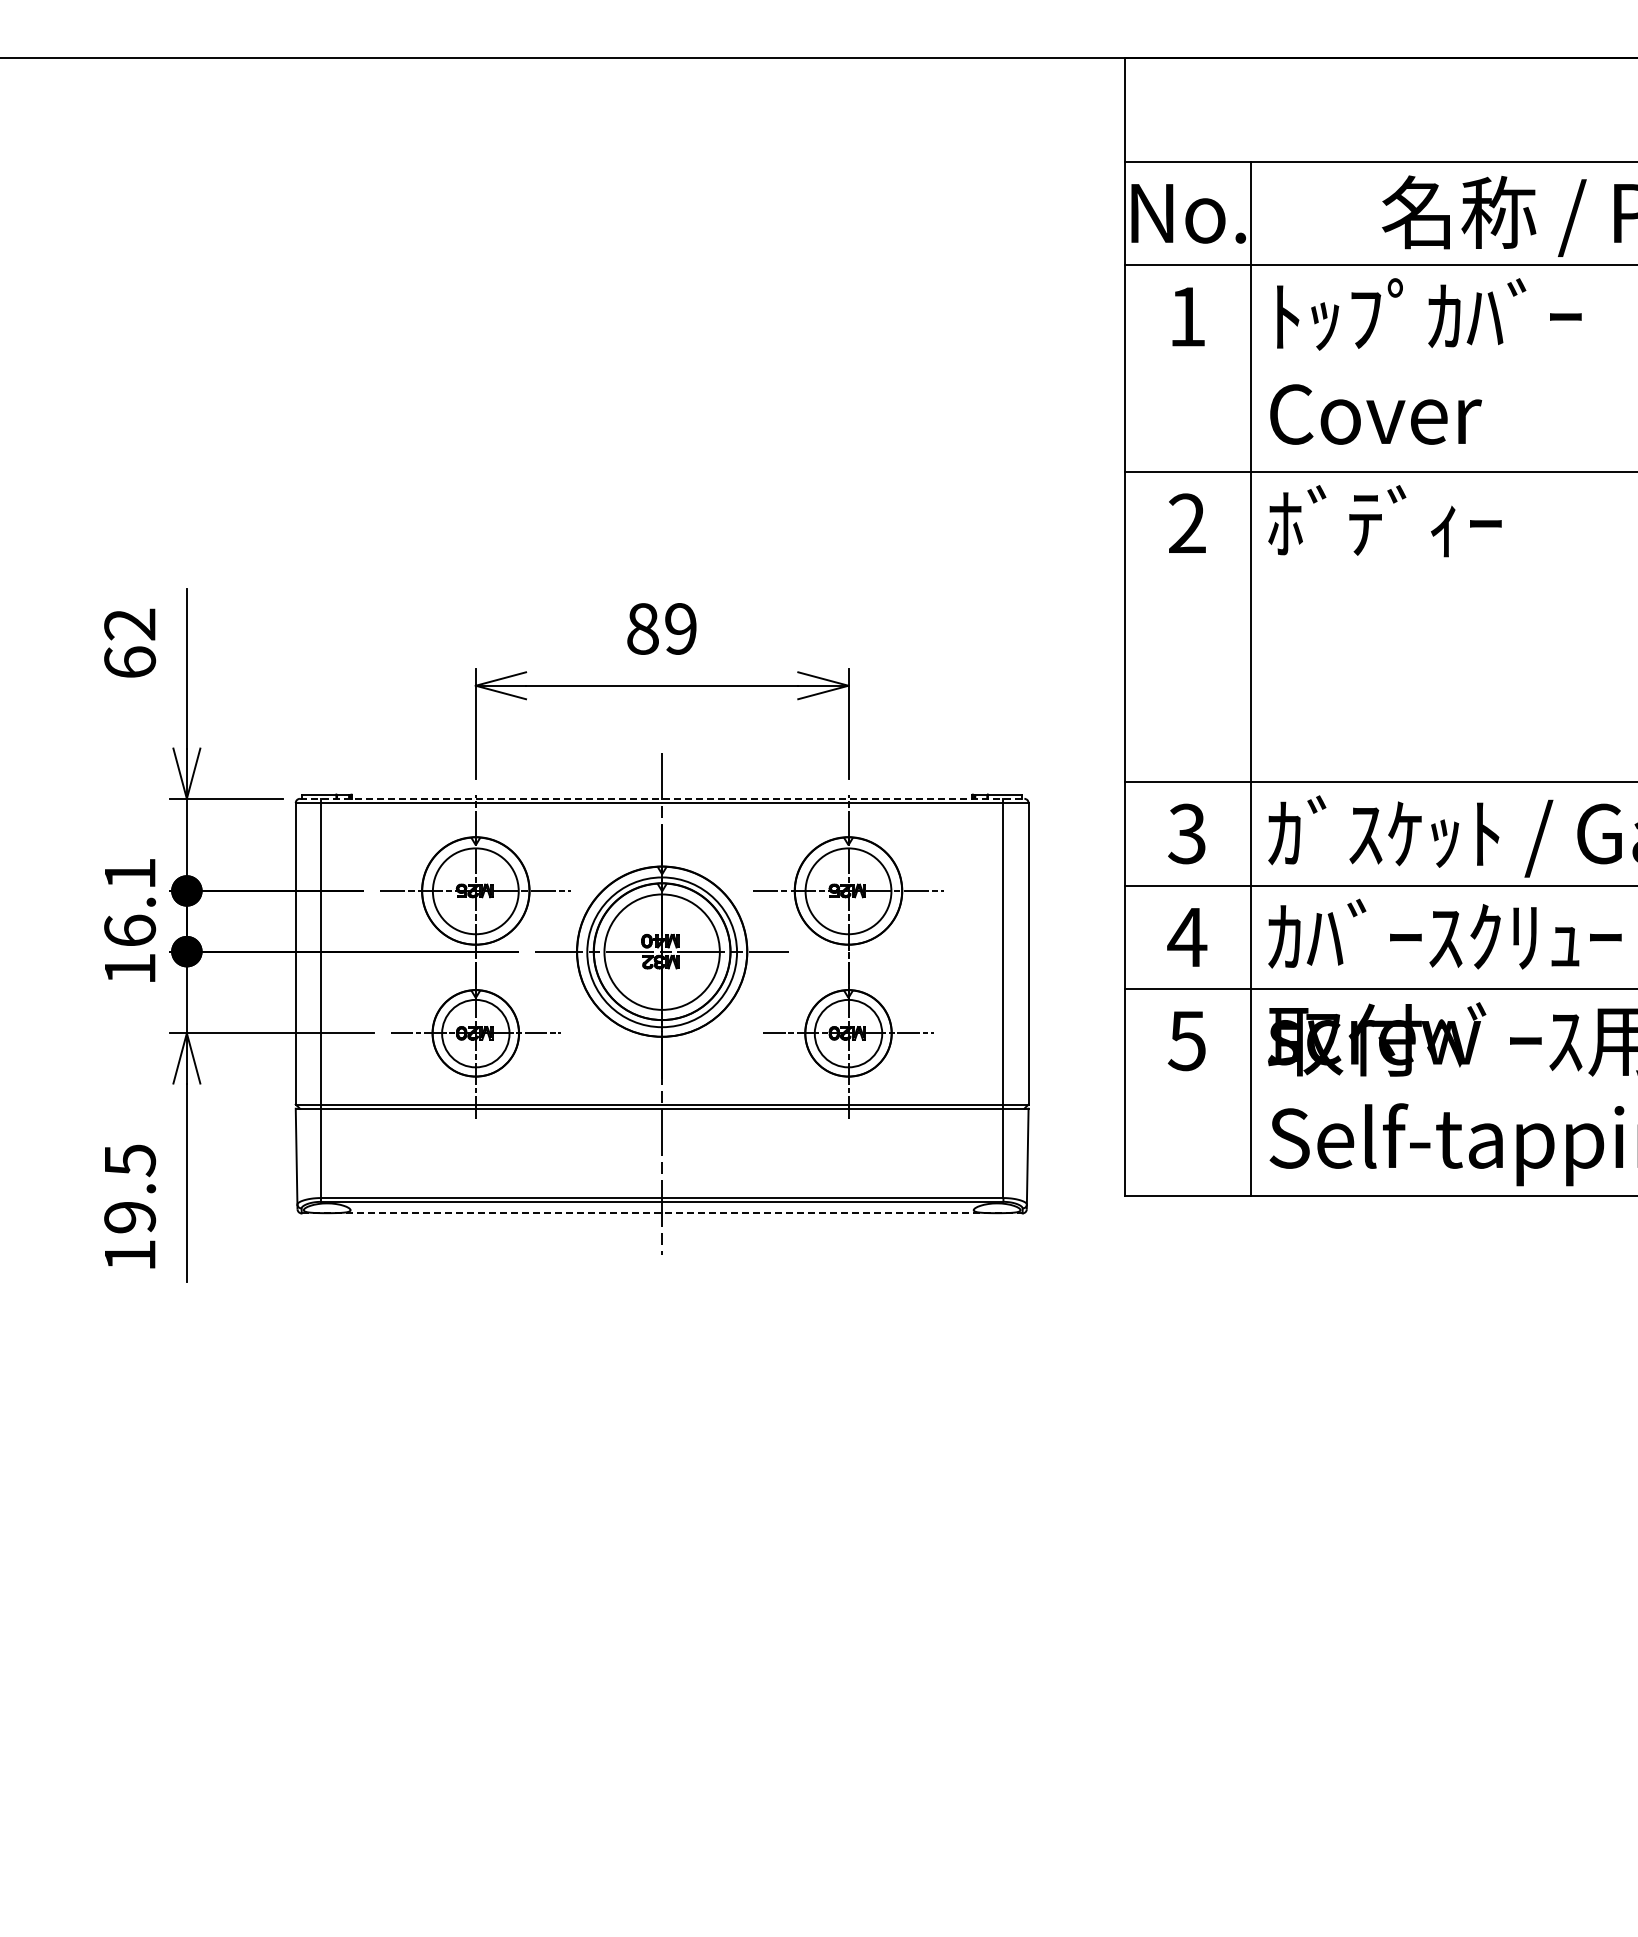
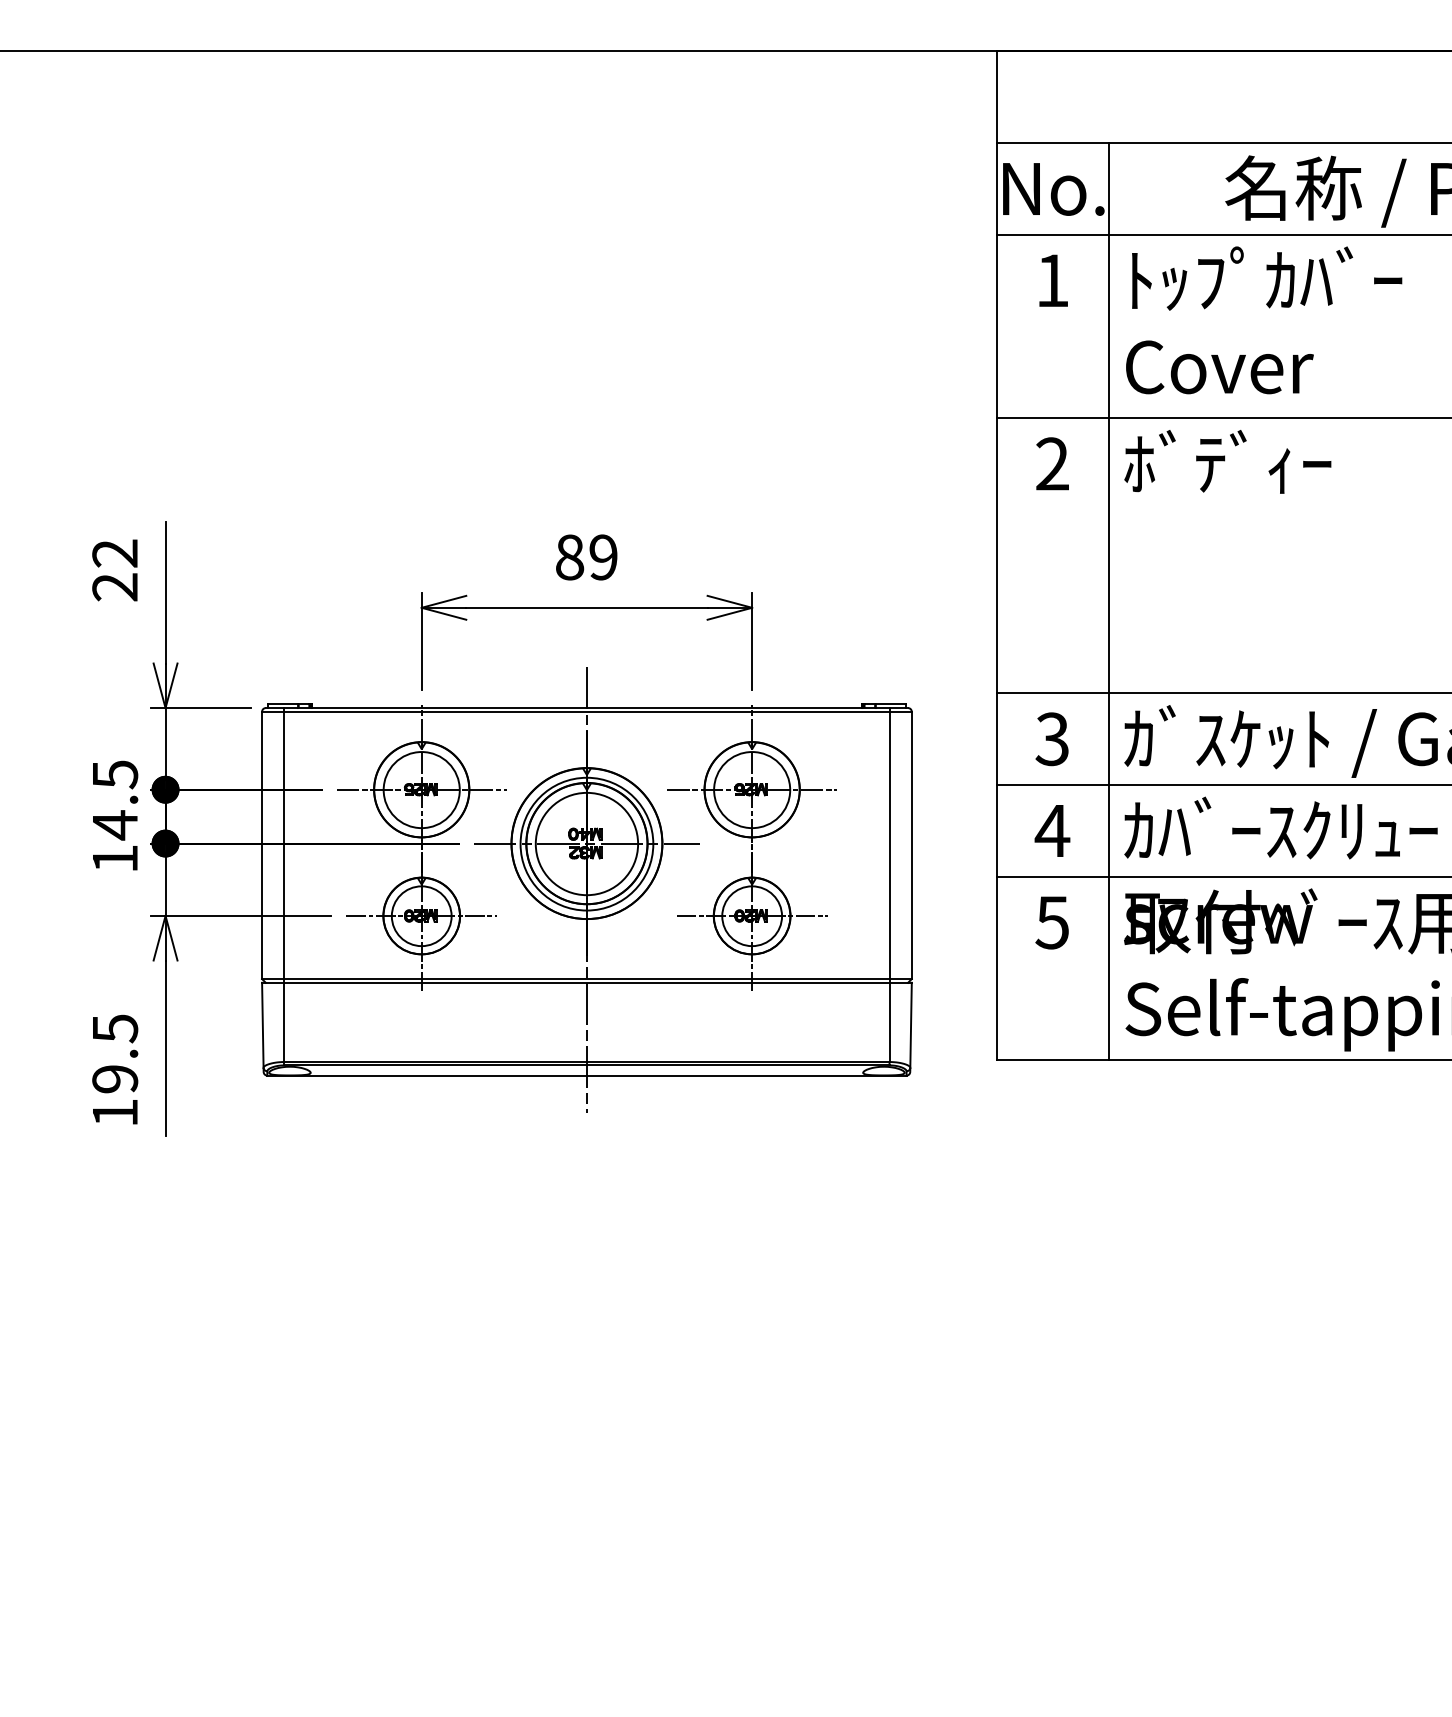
text: (130, 662) -> (115, 587), 62 -> 22
line: (662, 798) -> (587, 707), dashed -> solid
text: (130, 903) -> (115, 800), 16.1 -> 14.5
line: (662, 1213) -> (587, 1075), dashed -> solid

